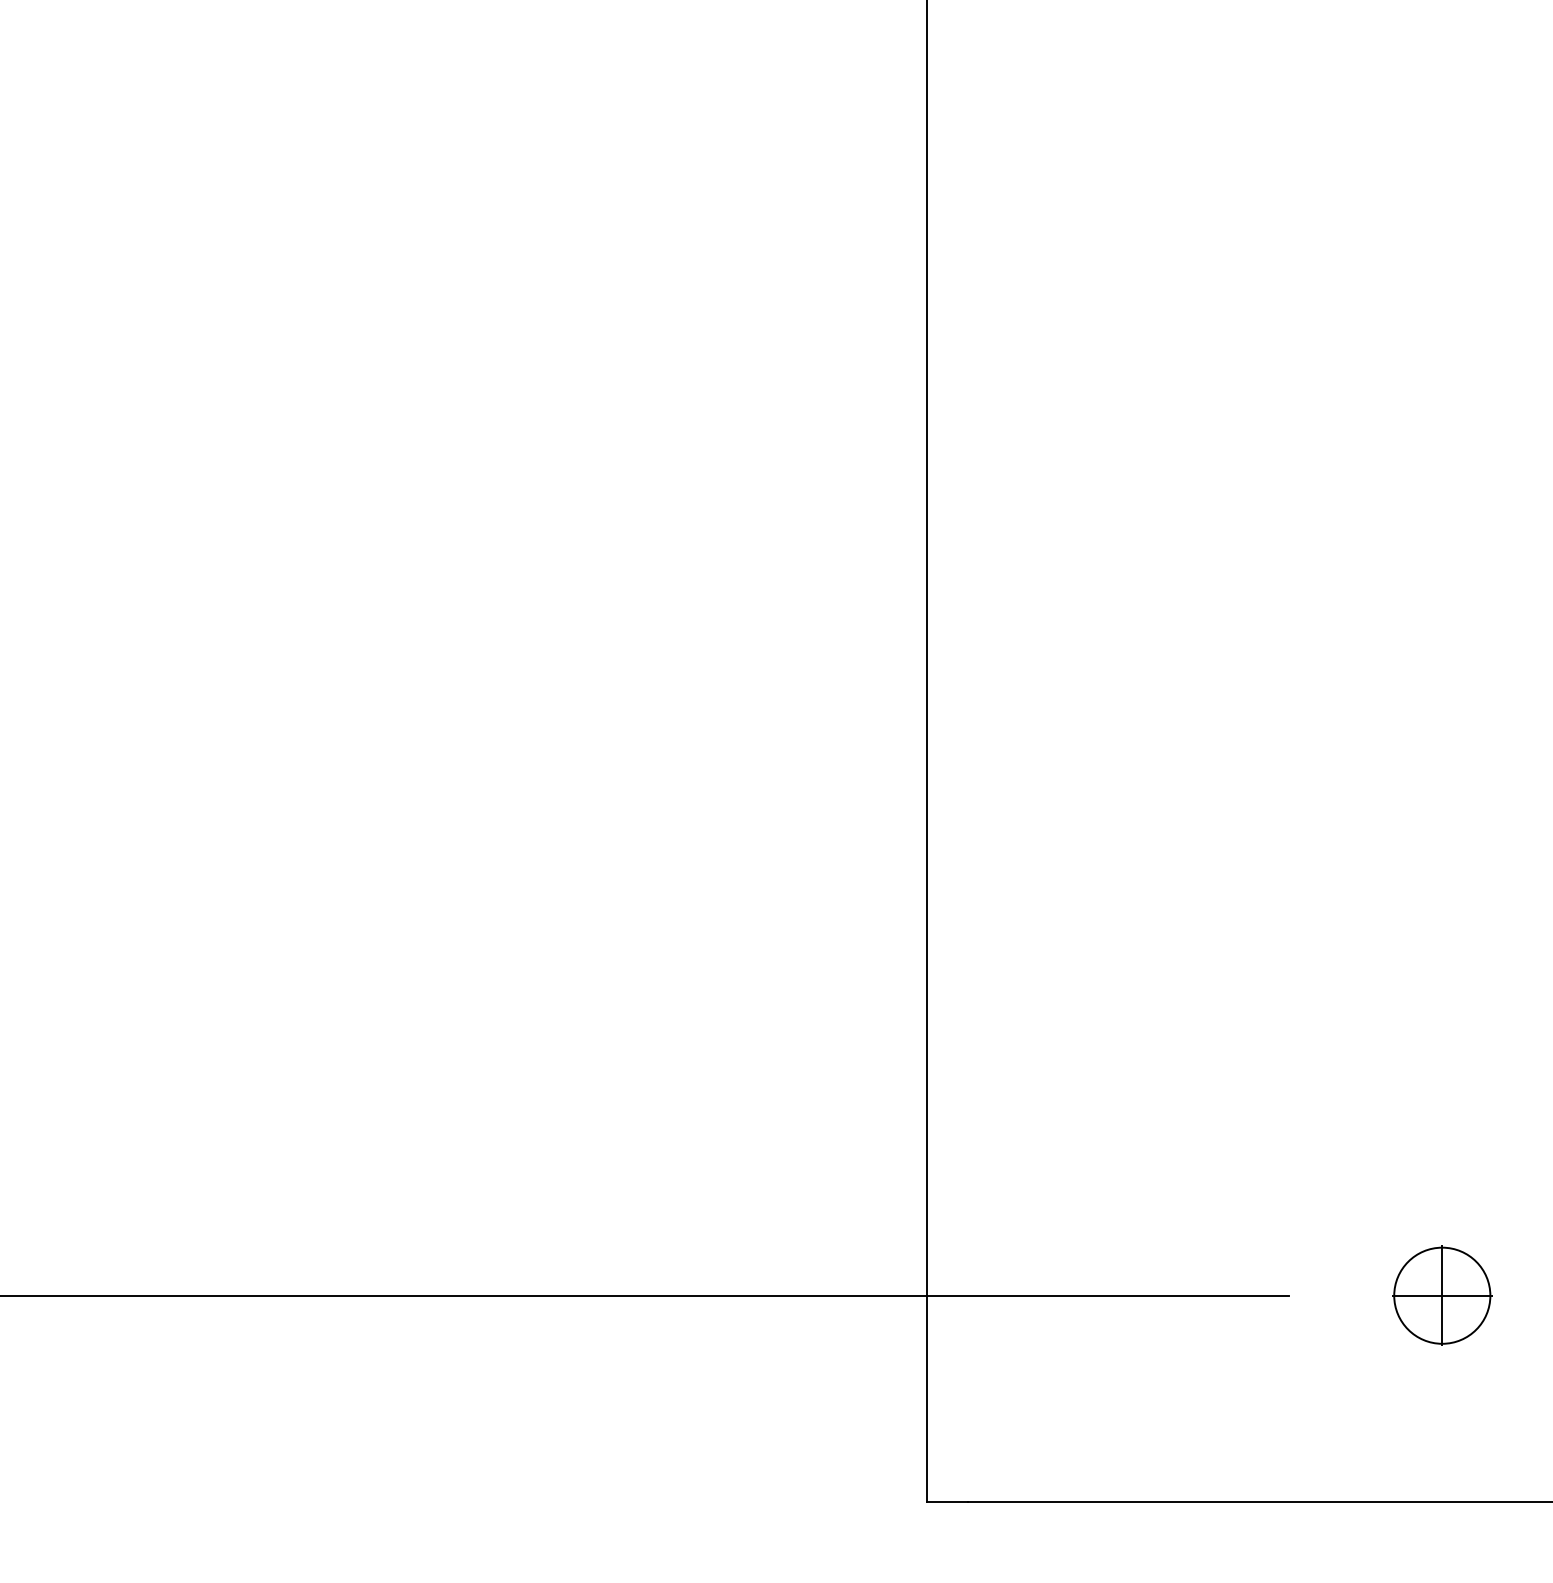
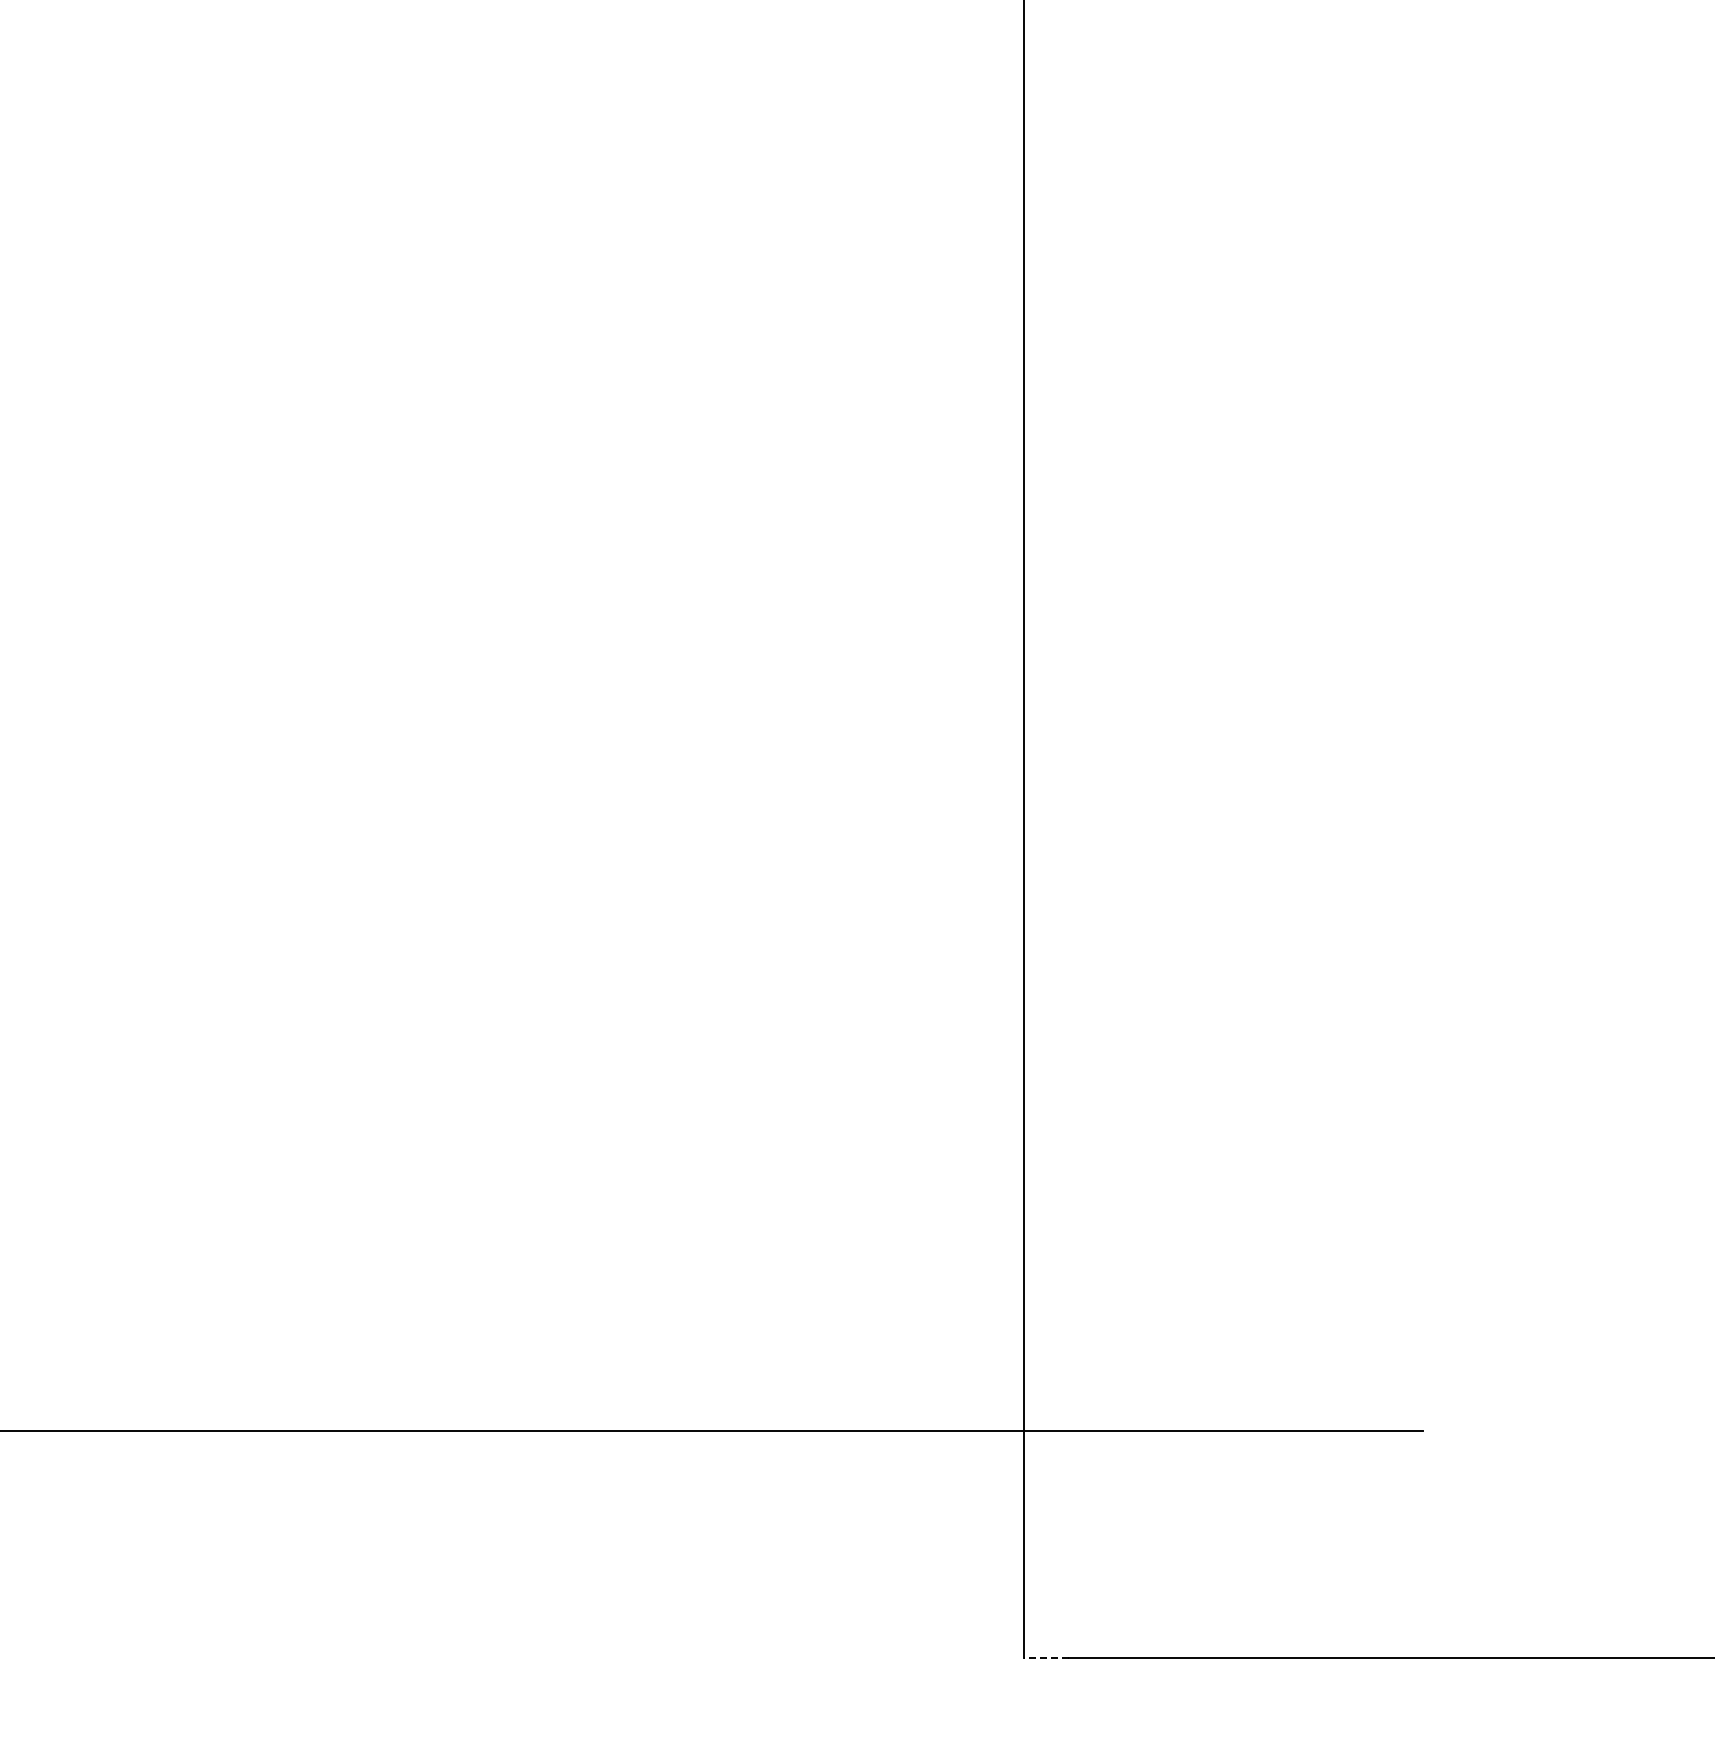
part: (1442, 1295) -> (1592, 1430), removed
line: (947, 1501) -> (1046, 1658), solid -> dashed

